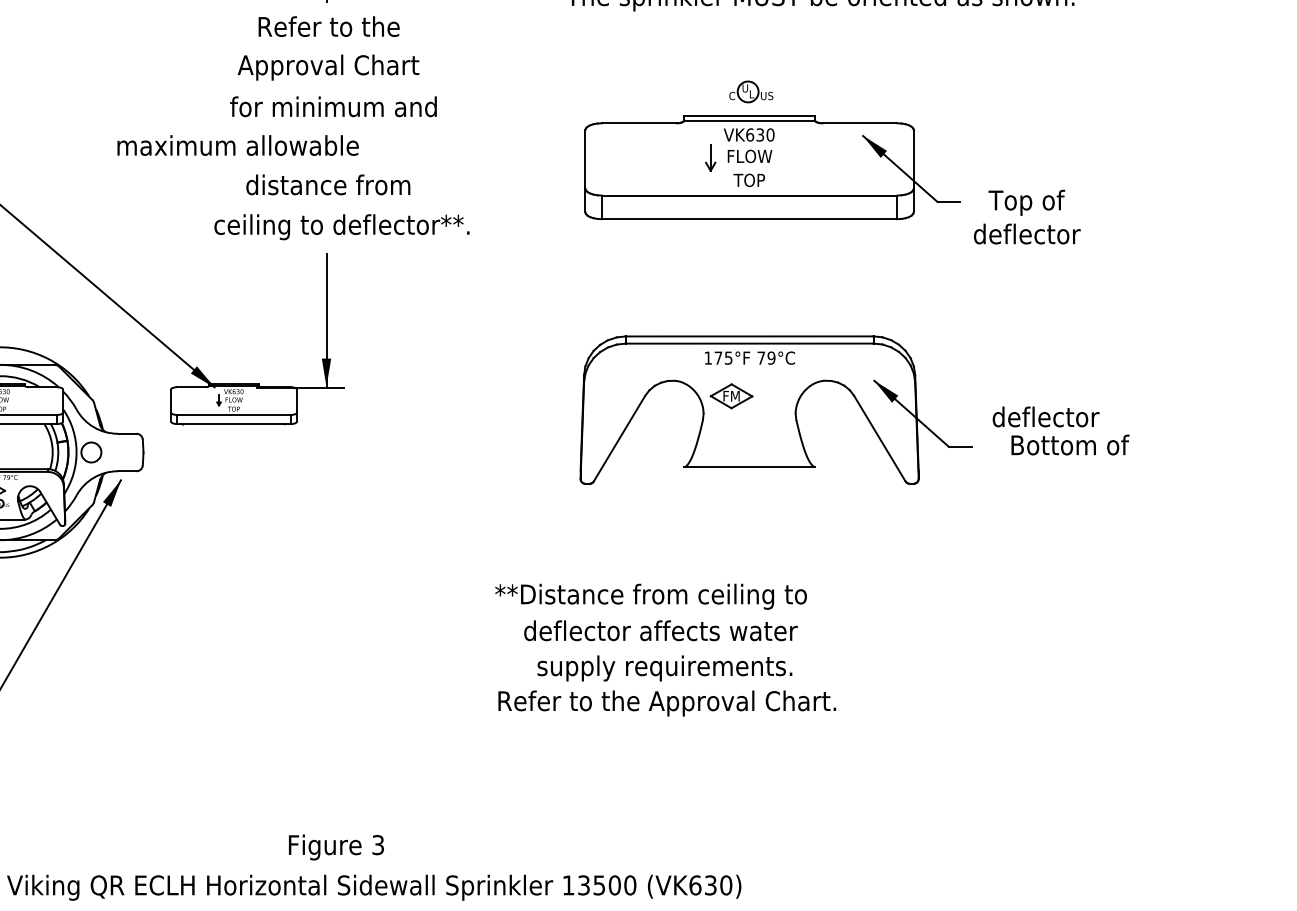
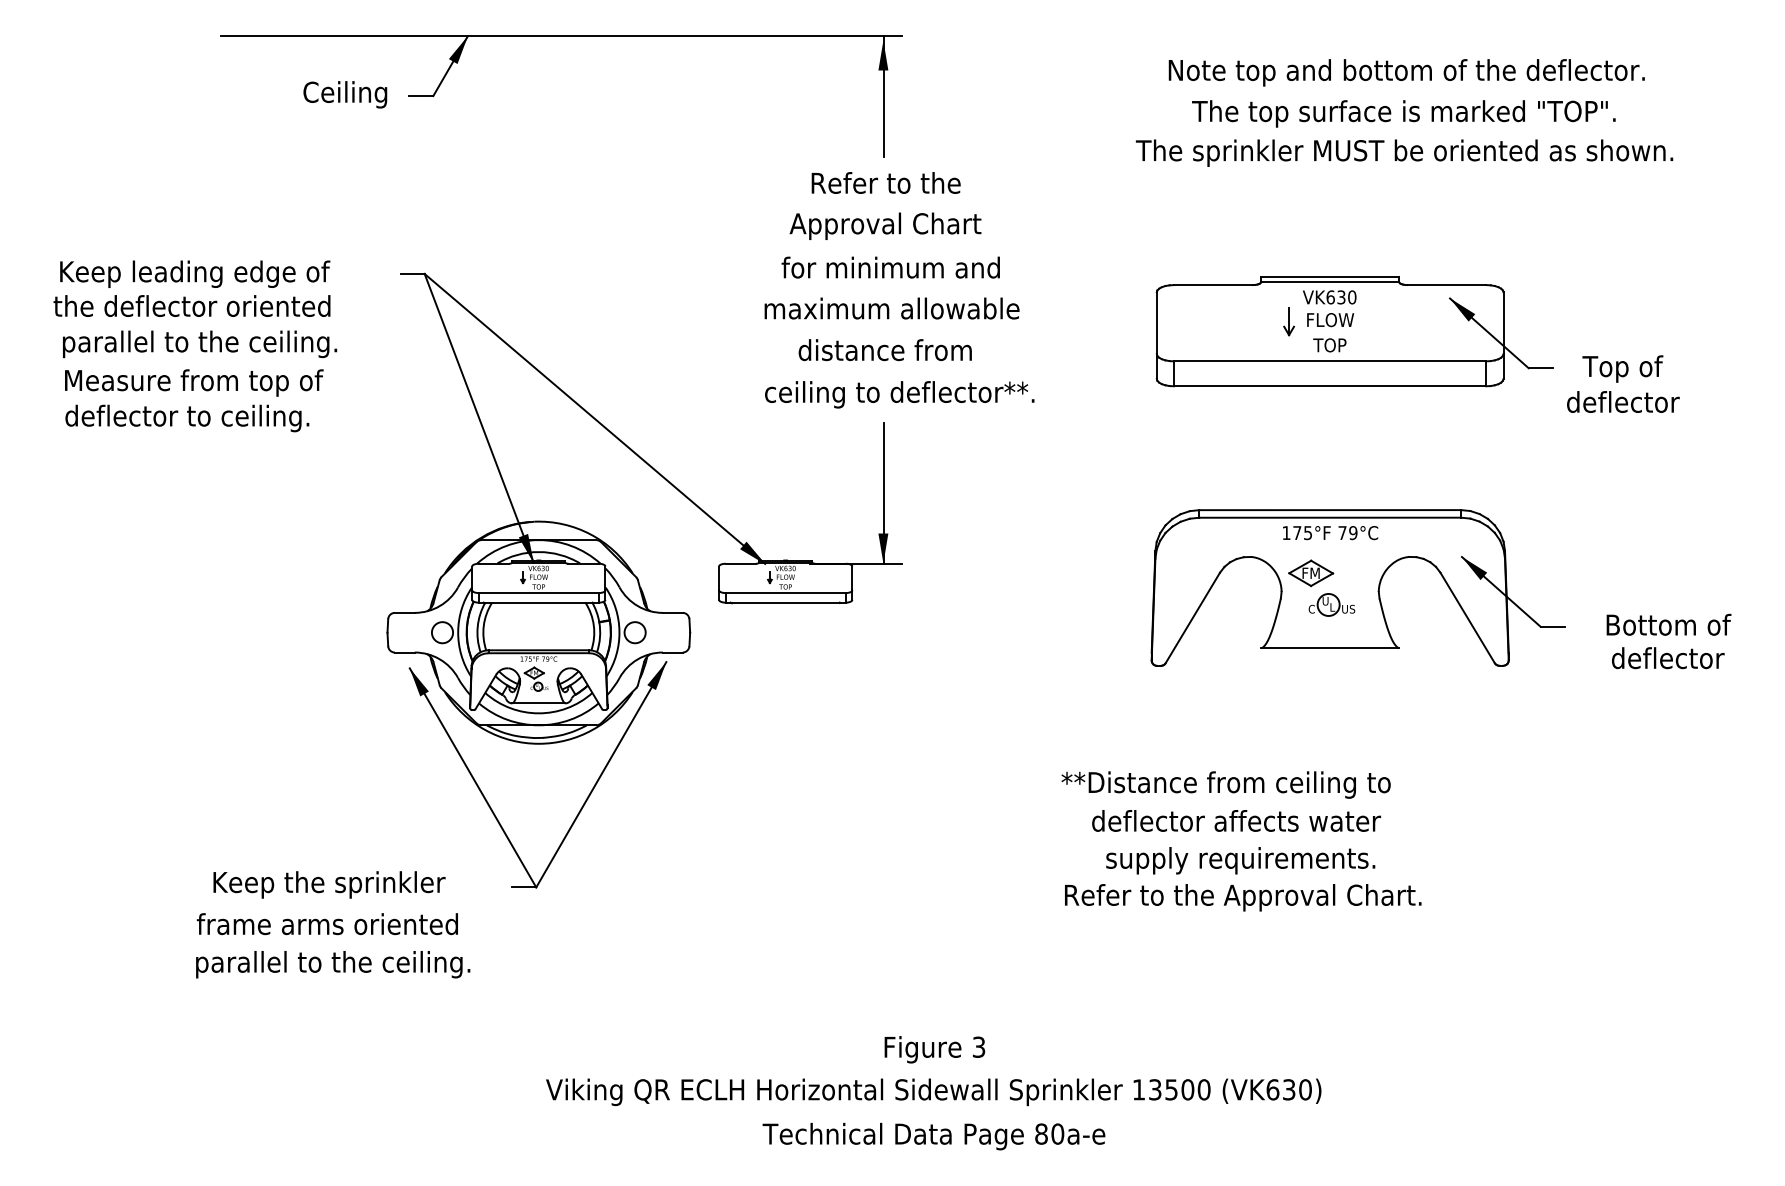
part: (750, 91) -> (1331, 604), moved
text: (237, 145) -> (891, 308), moved
text: (1046, 417) -> (1668, 658), moved
text: (336, 847) -> (934, 1049), moved

